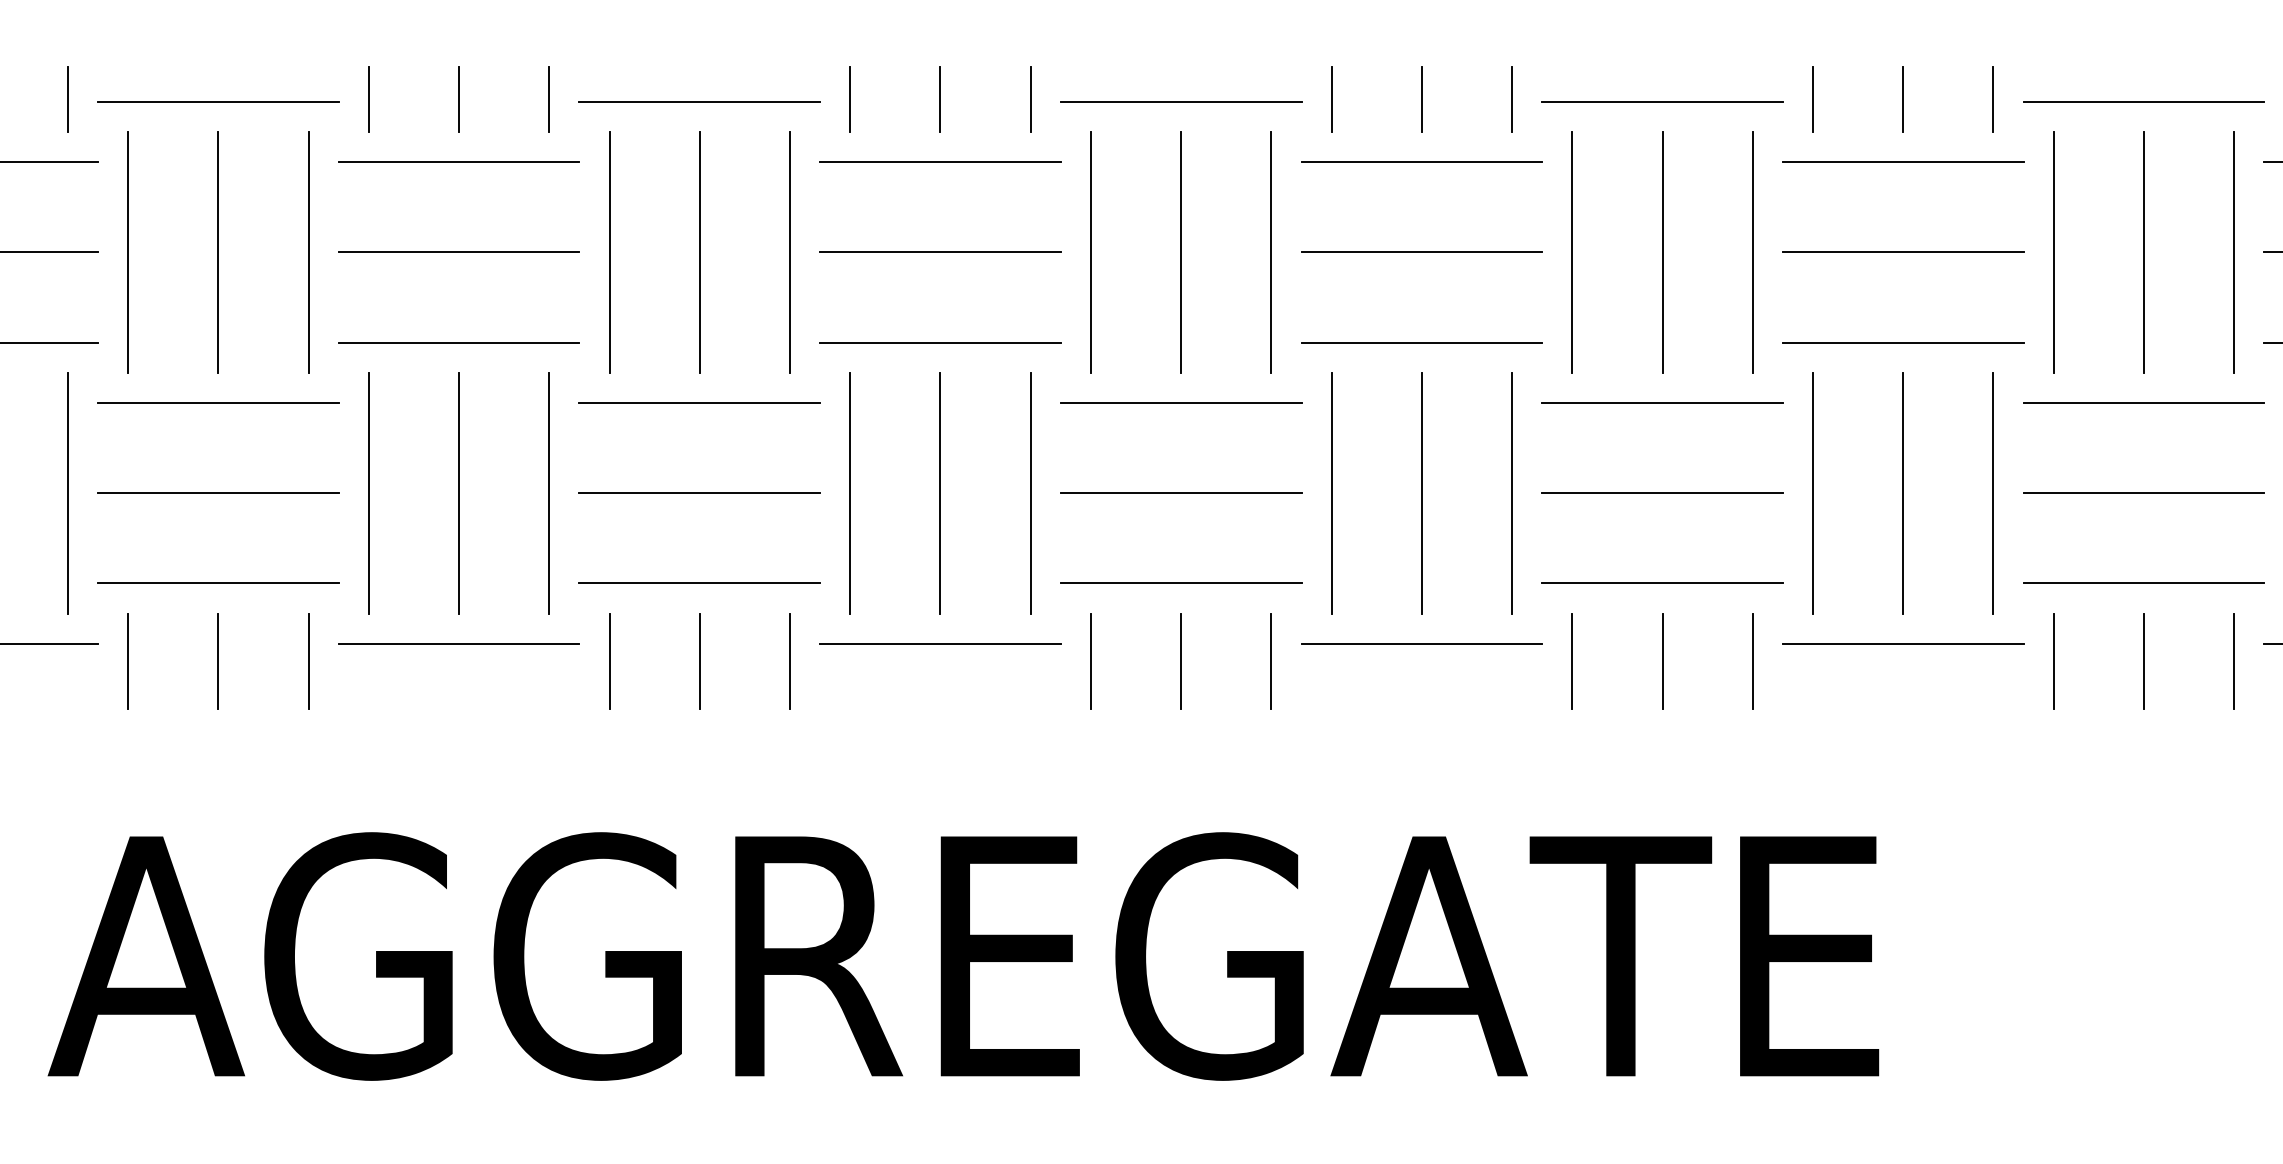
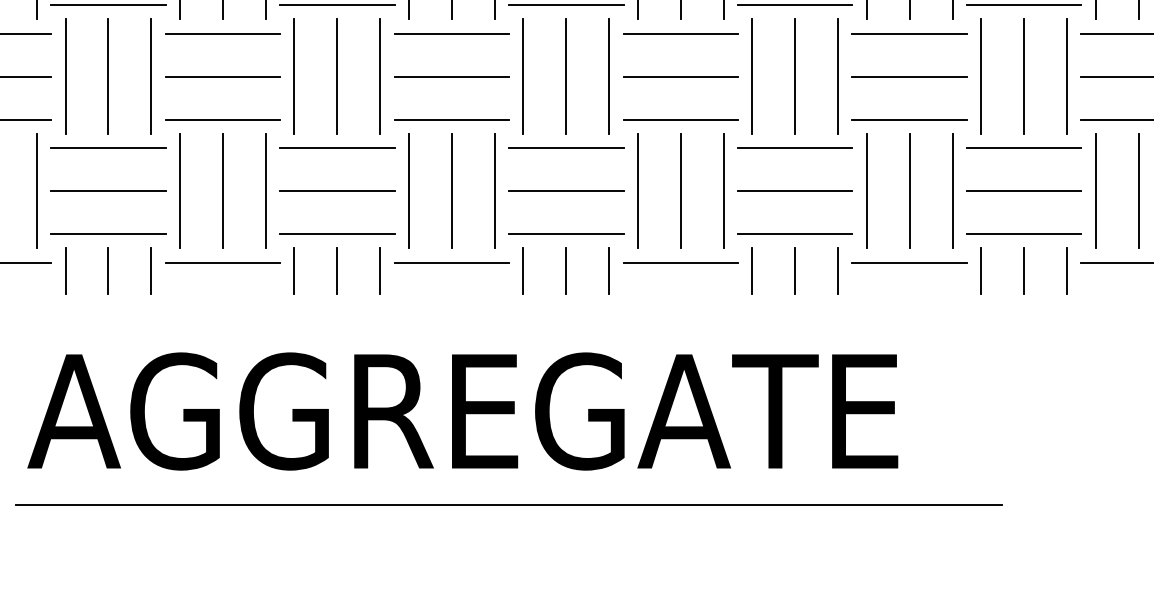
line: (1059, 1154) -> (508, 505), added

